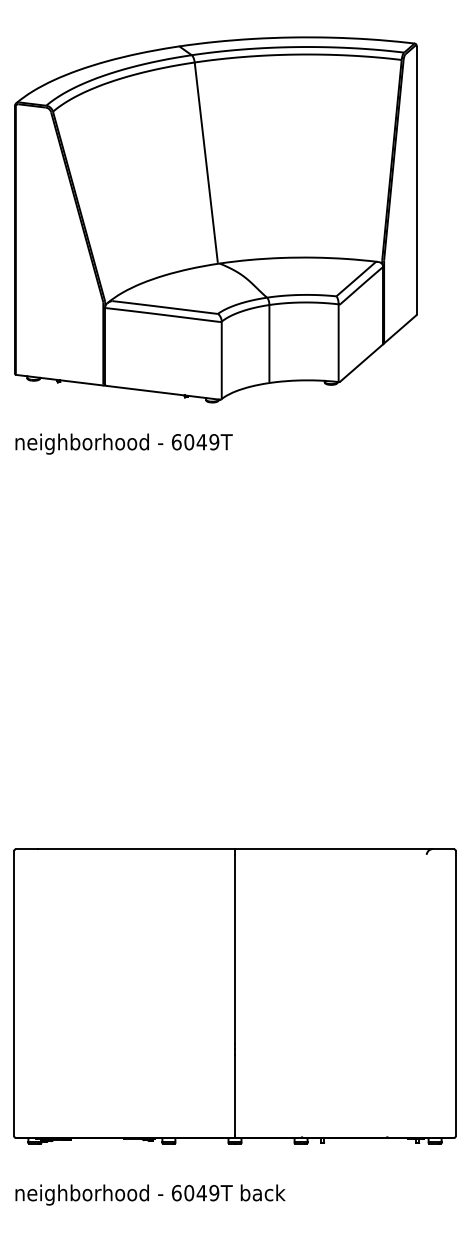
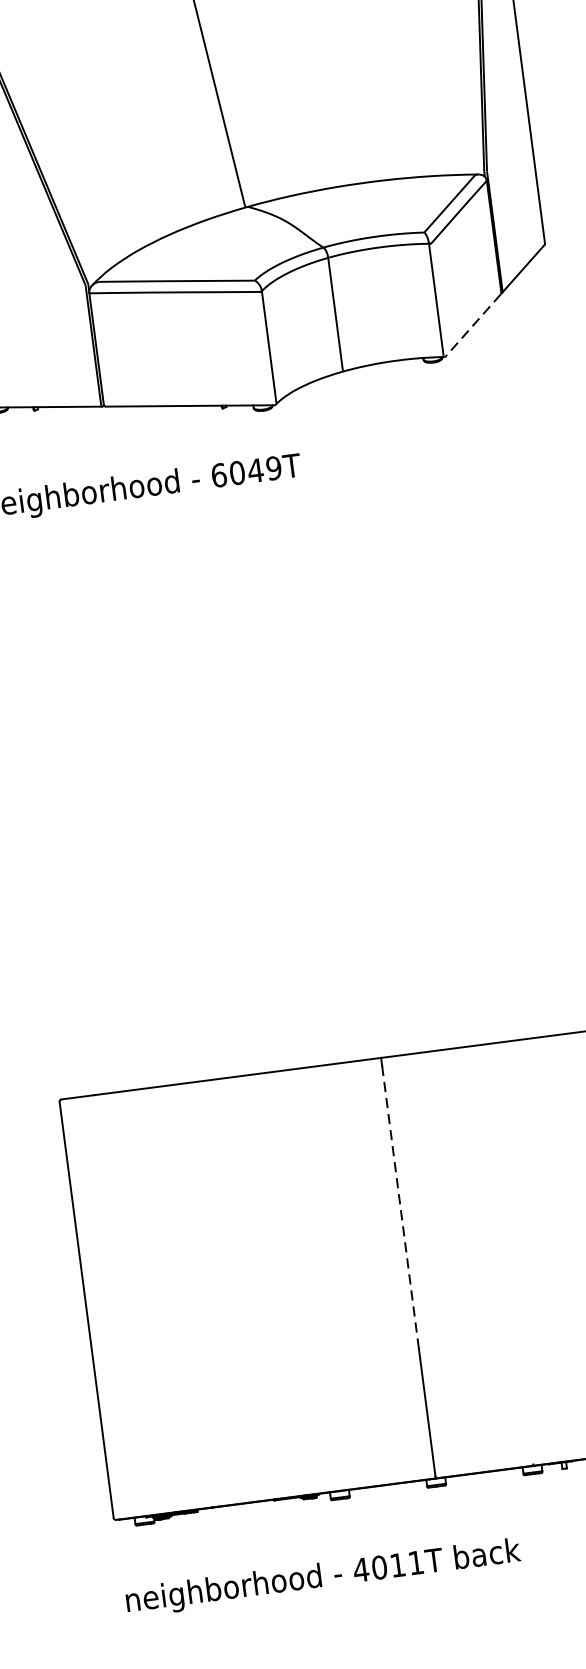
line: (361, 363) -> (473, 325), solid -> dashed
line: (235, 949) -> (400, 1203), solid -> dashed
text: (195, 1193) -> (388, 1566), 6049T -> 4011T

